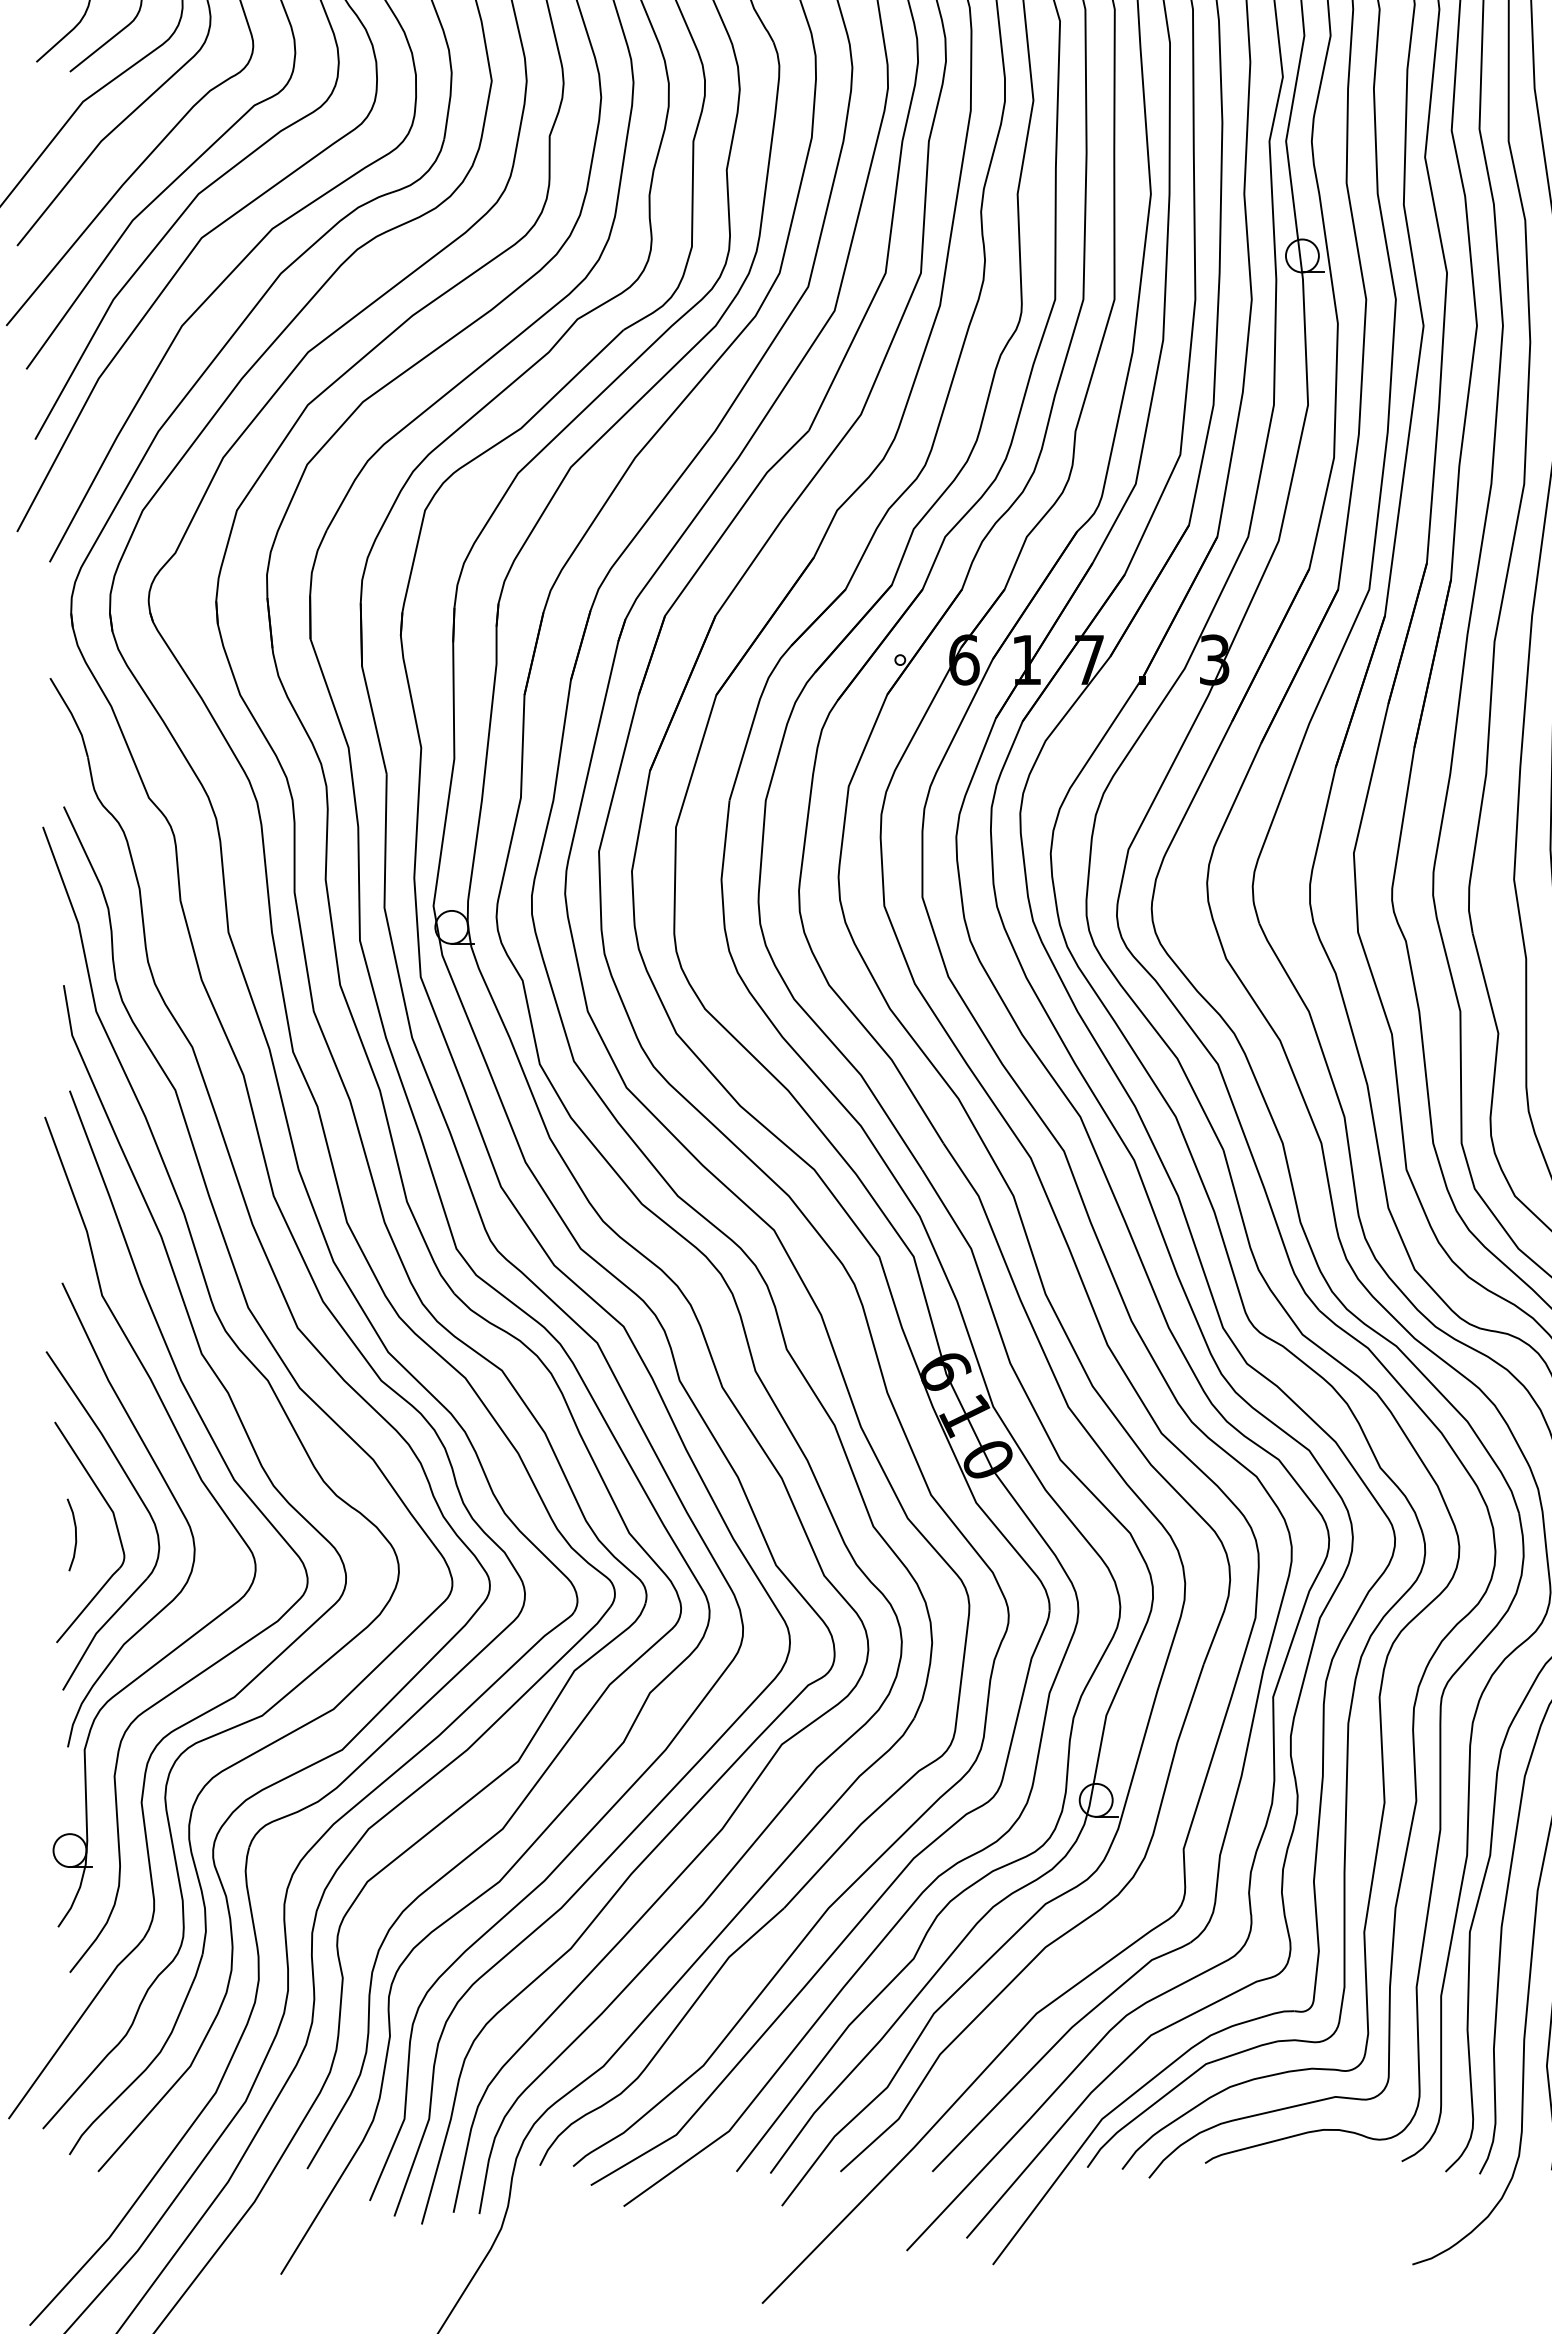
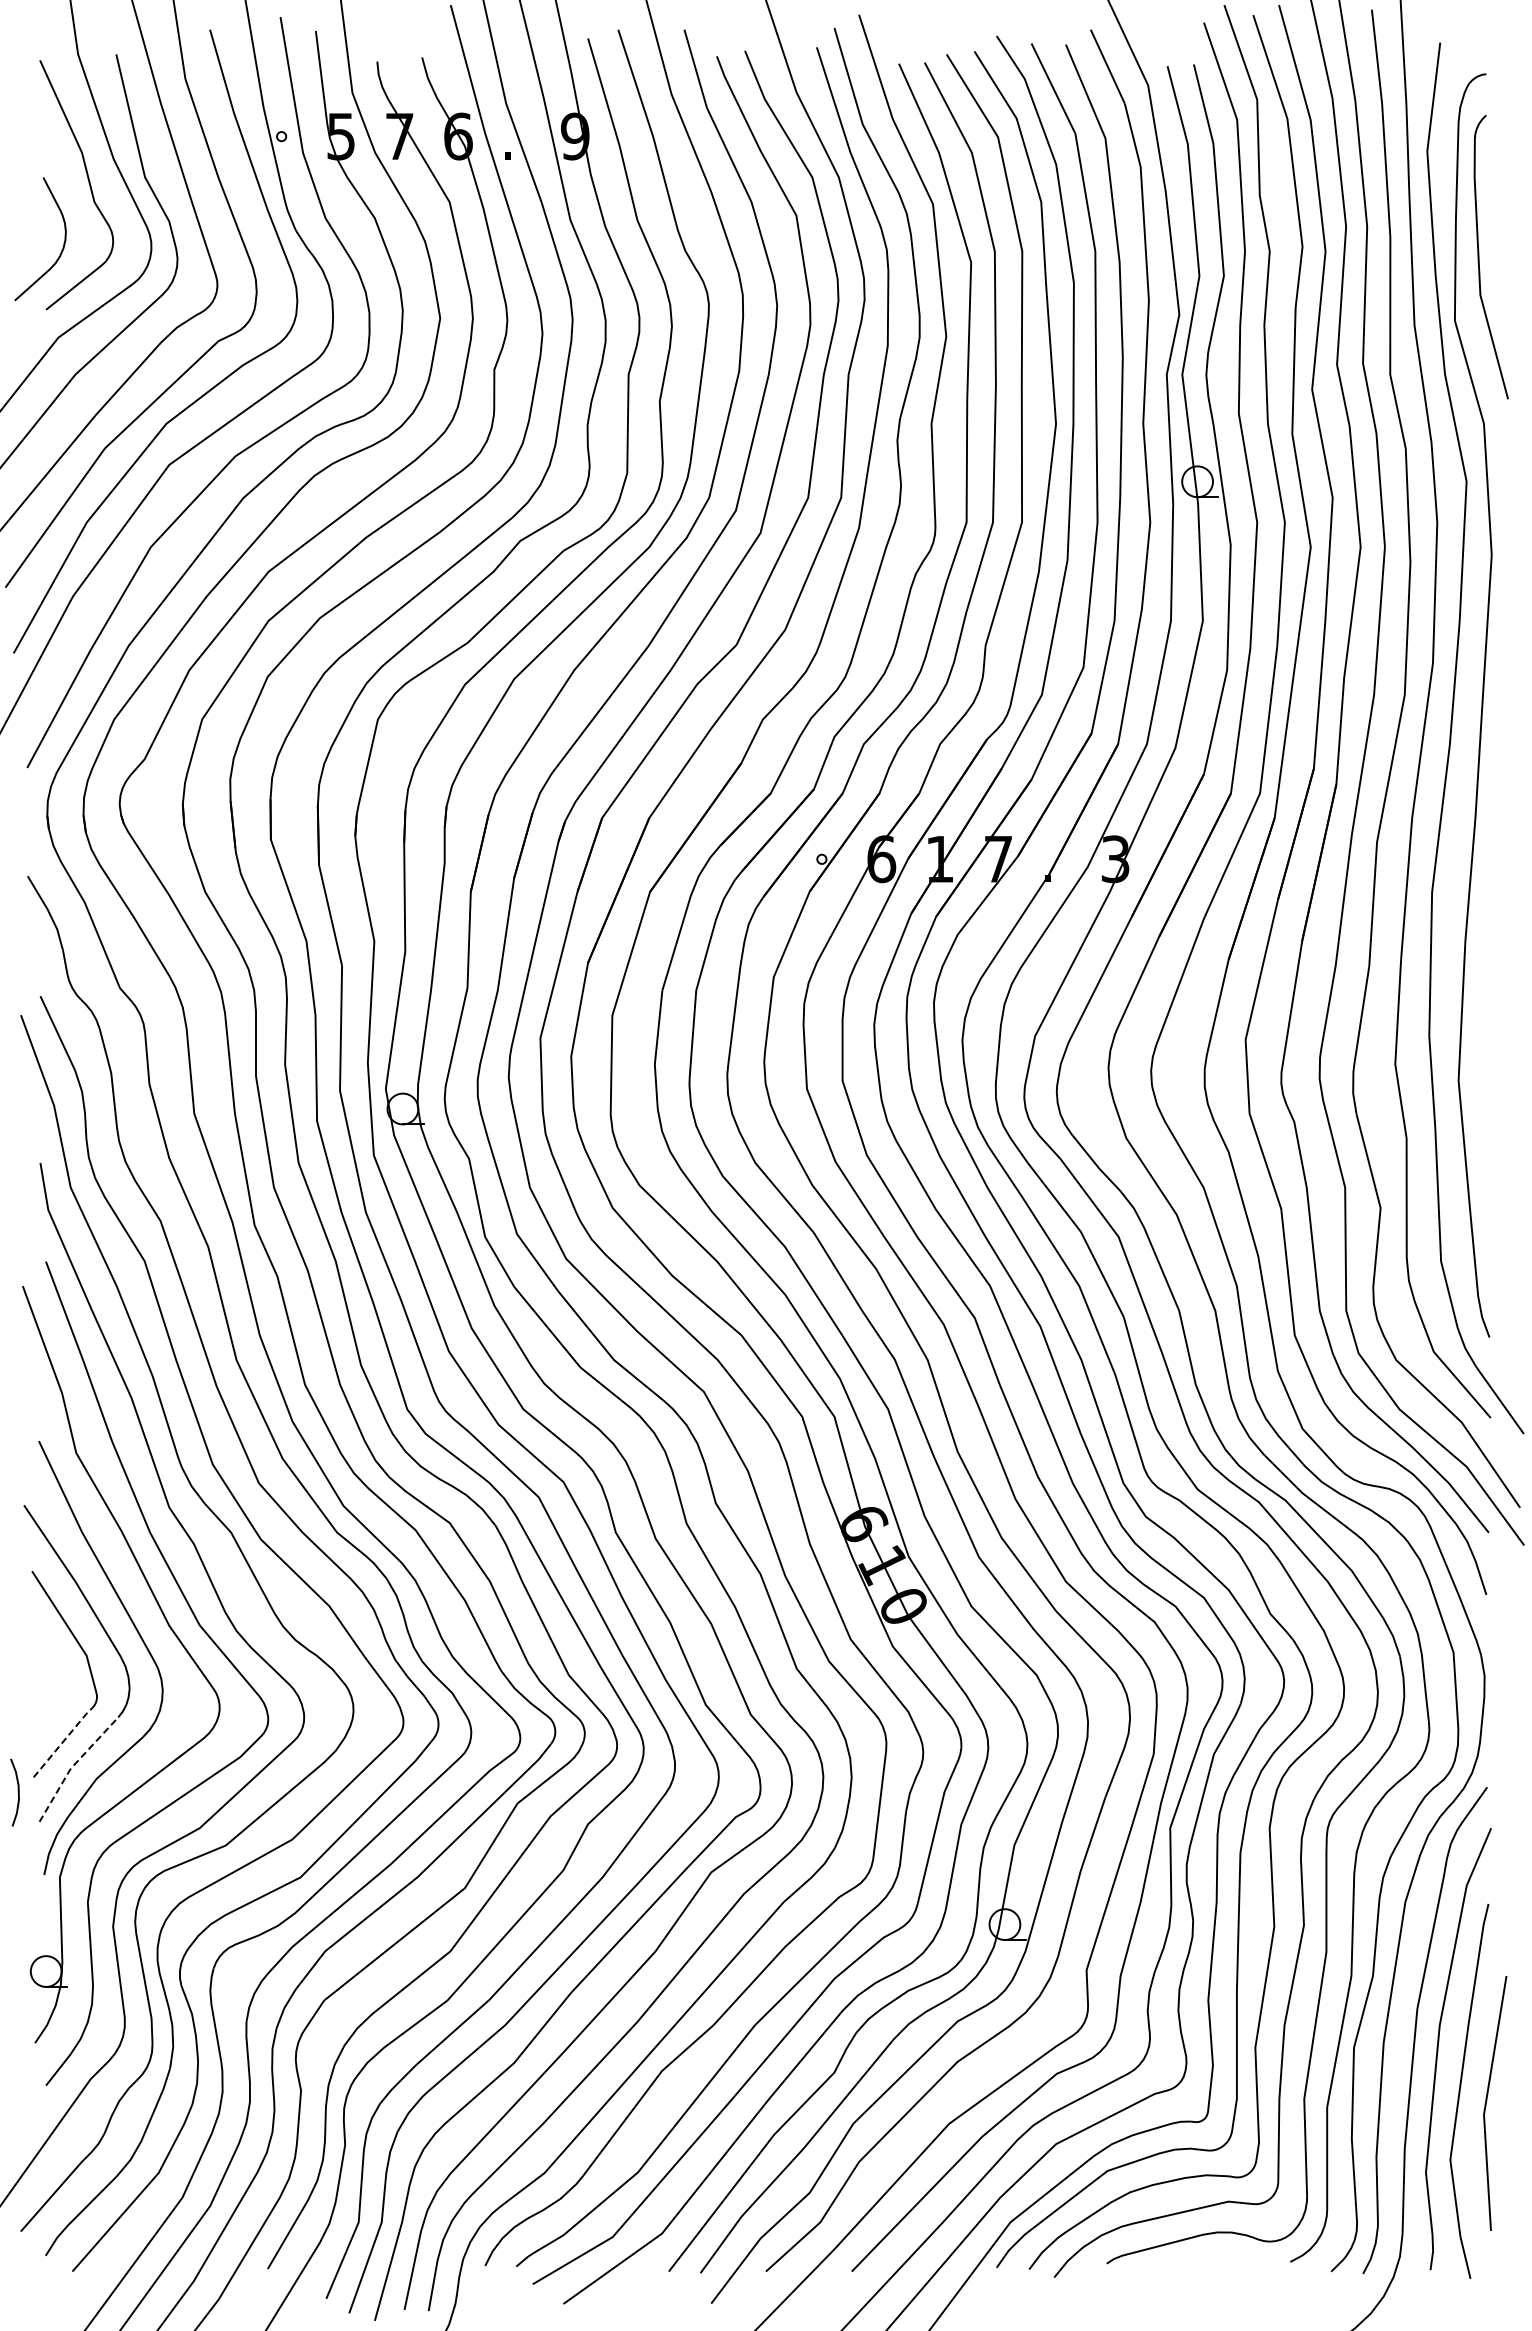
curve: (74, 1534) -> (17, 1792), moved
line: (88, 1604) -> (63, 1741), solid -> dashed
line: (99, 1630) -> (73, 1765), solid -> dashed

